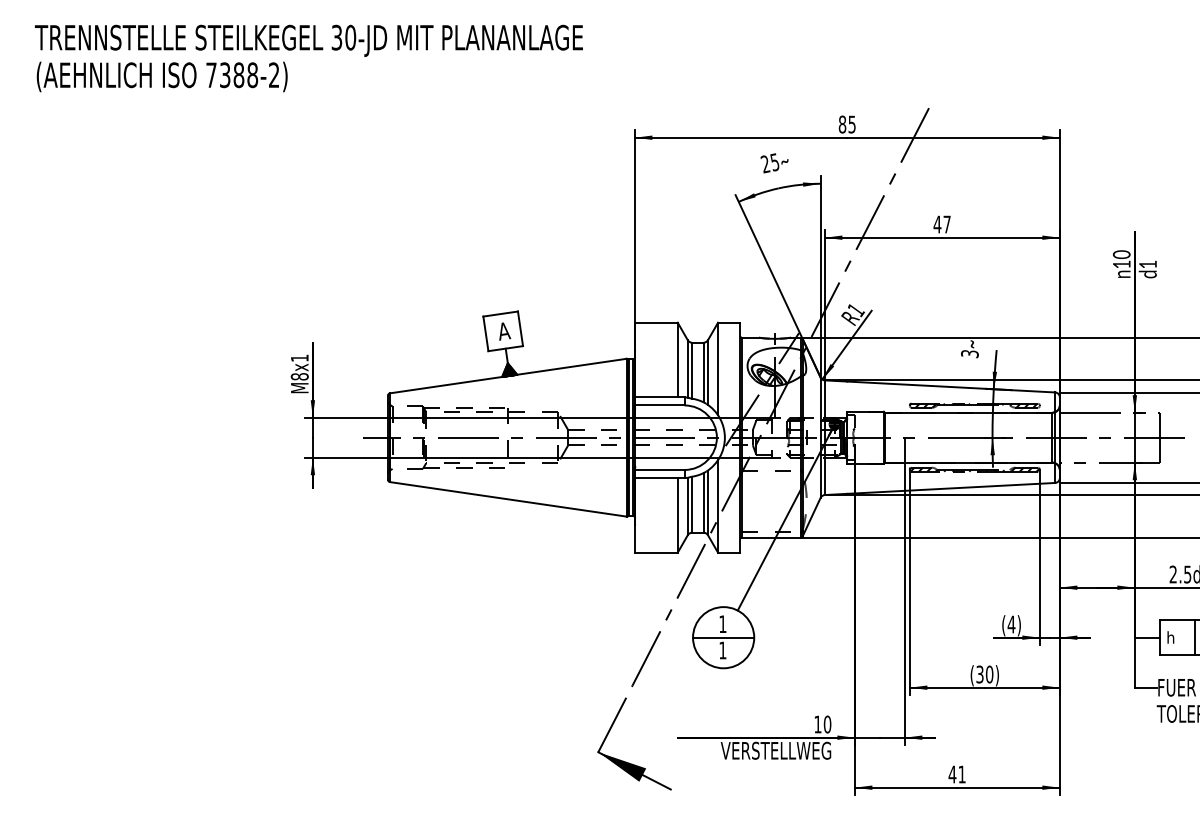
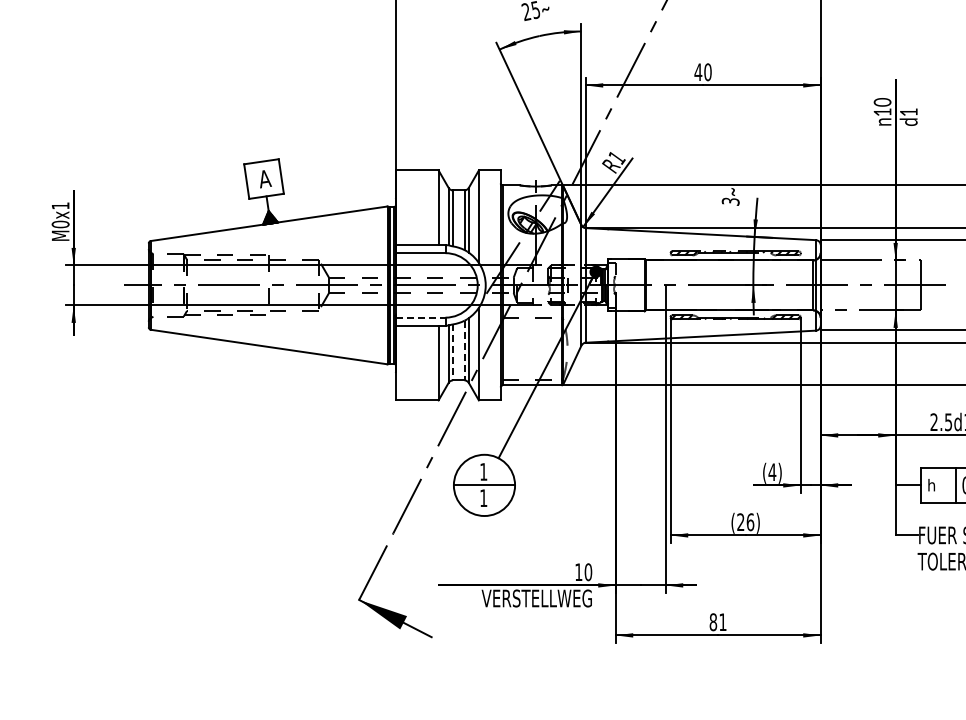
text: (946, 224) -> (707, 72), 47 -> 40
text: (299, 376) -> (60, 224), M8x1 -> M0x1
line: (659, 469) -> (420, 317), solid -> dashed
line: (703, 502) -> (464, 350), solid -> dashed
line: (692, 504) -> (453, 352), solid -> dashed
text: (984, 674) -> (745, 522), (30) -> (26)
text: (952, 774) -> (713, 622), 41 -> 81

